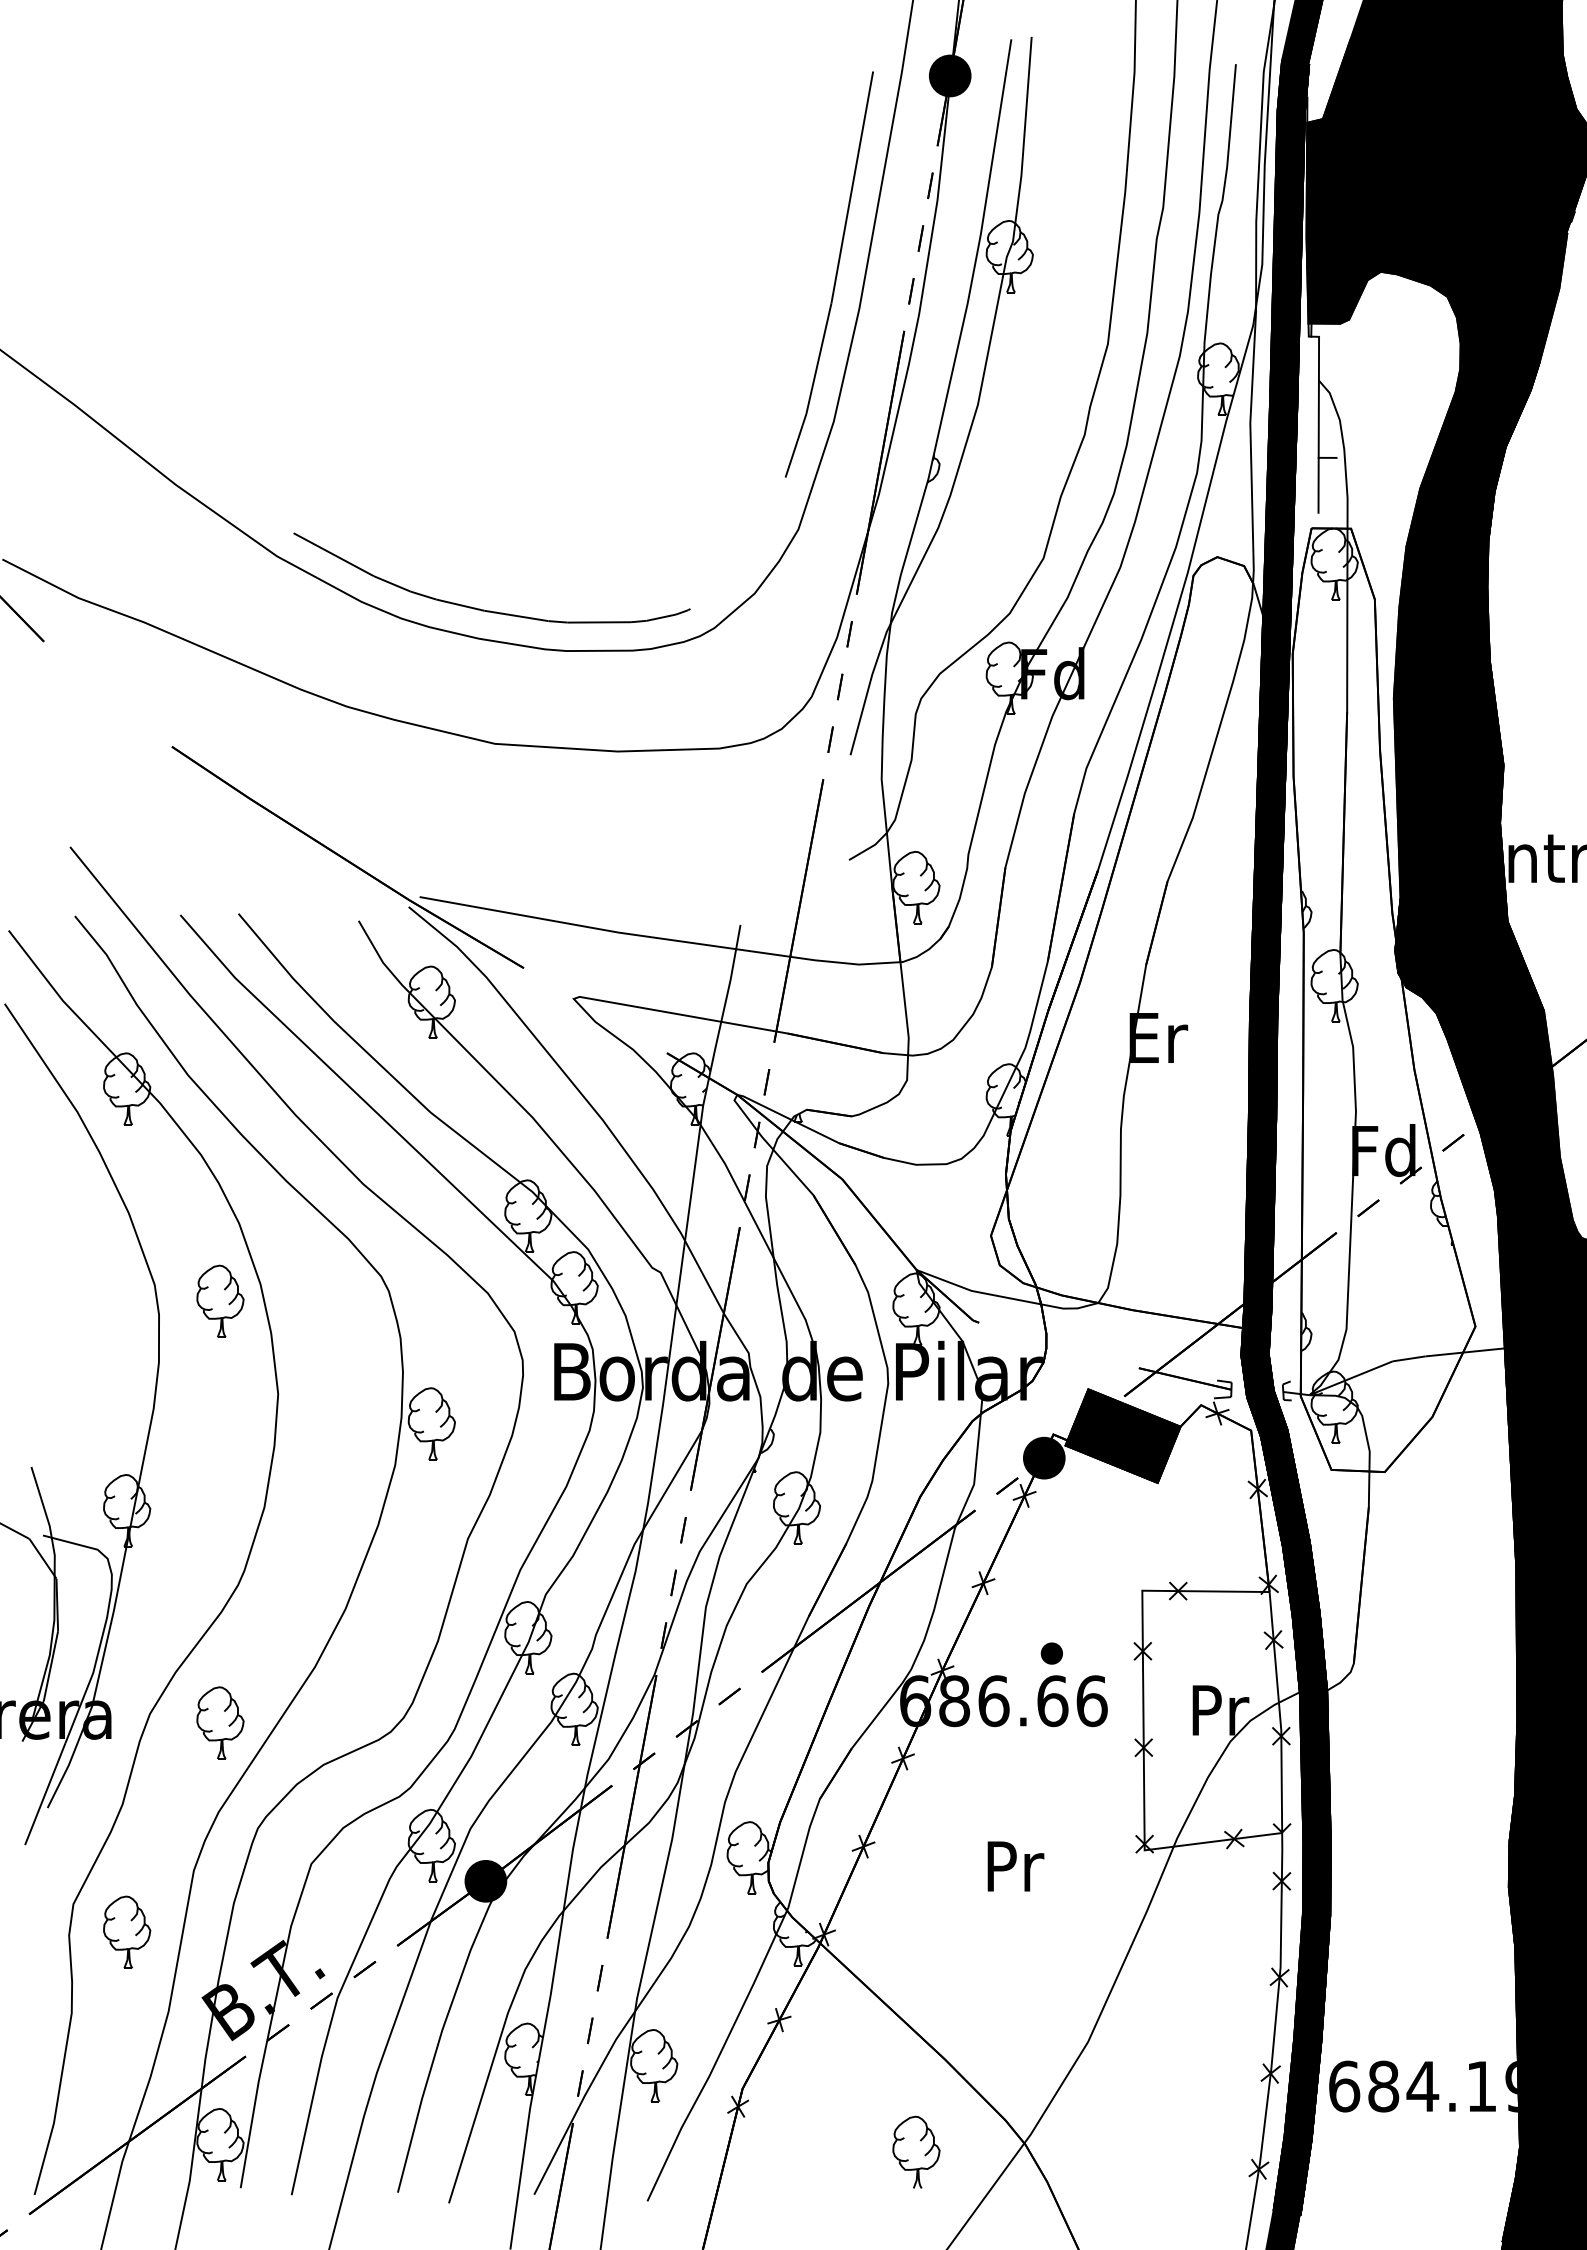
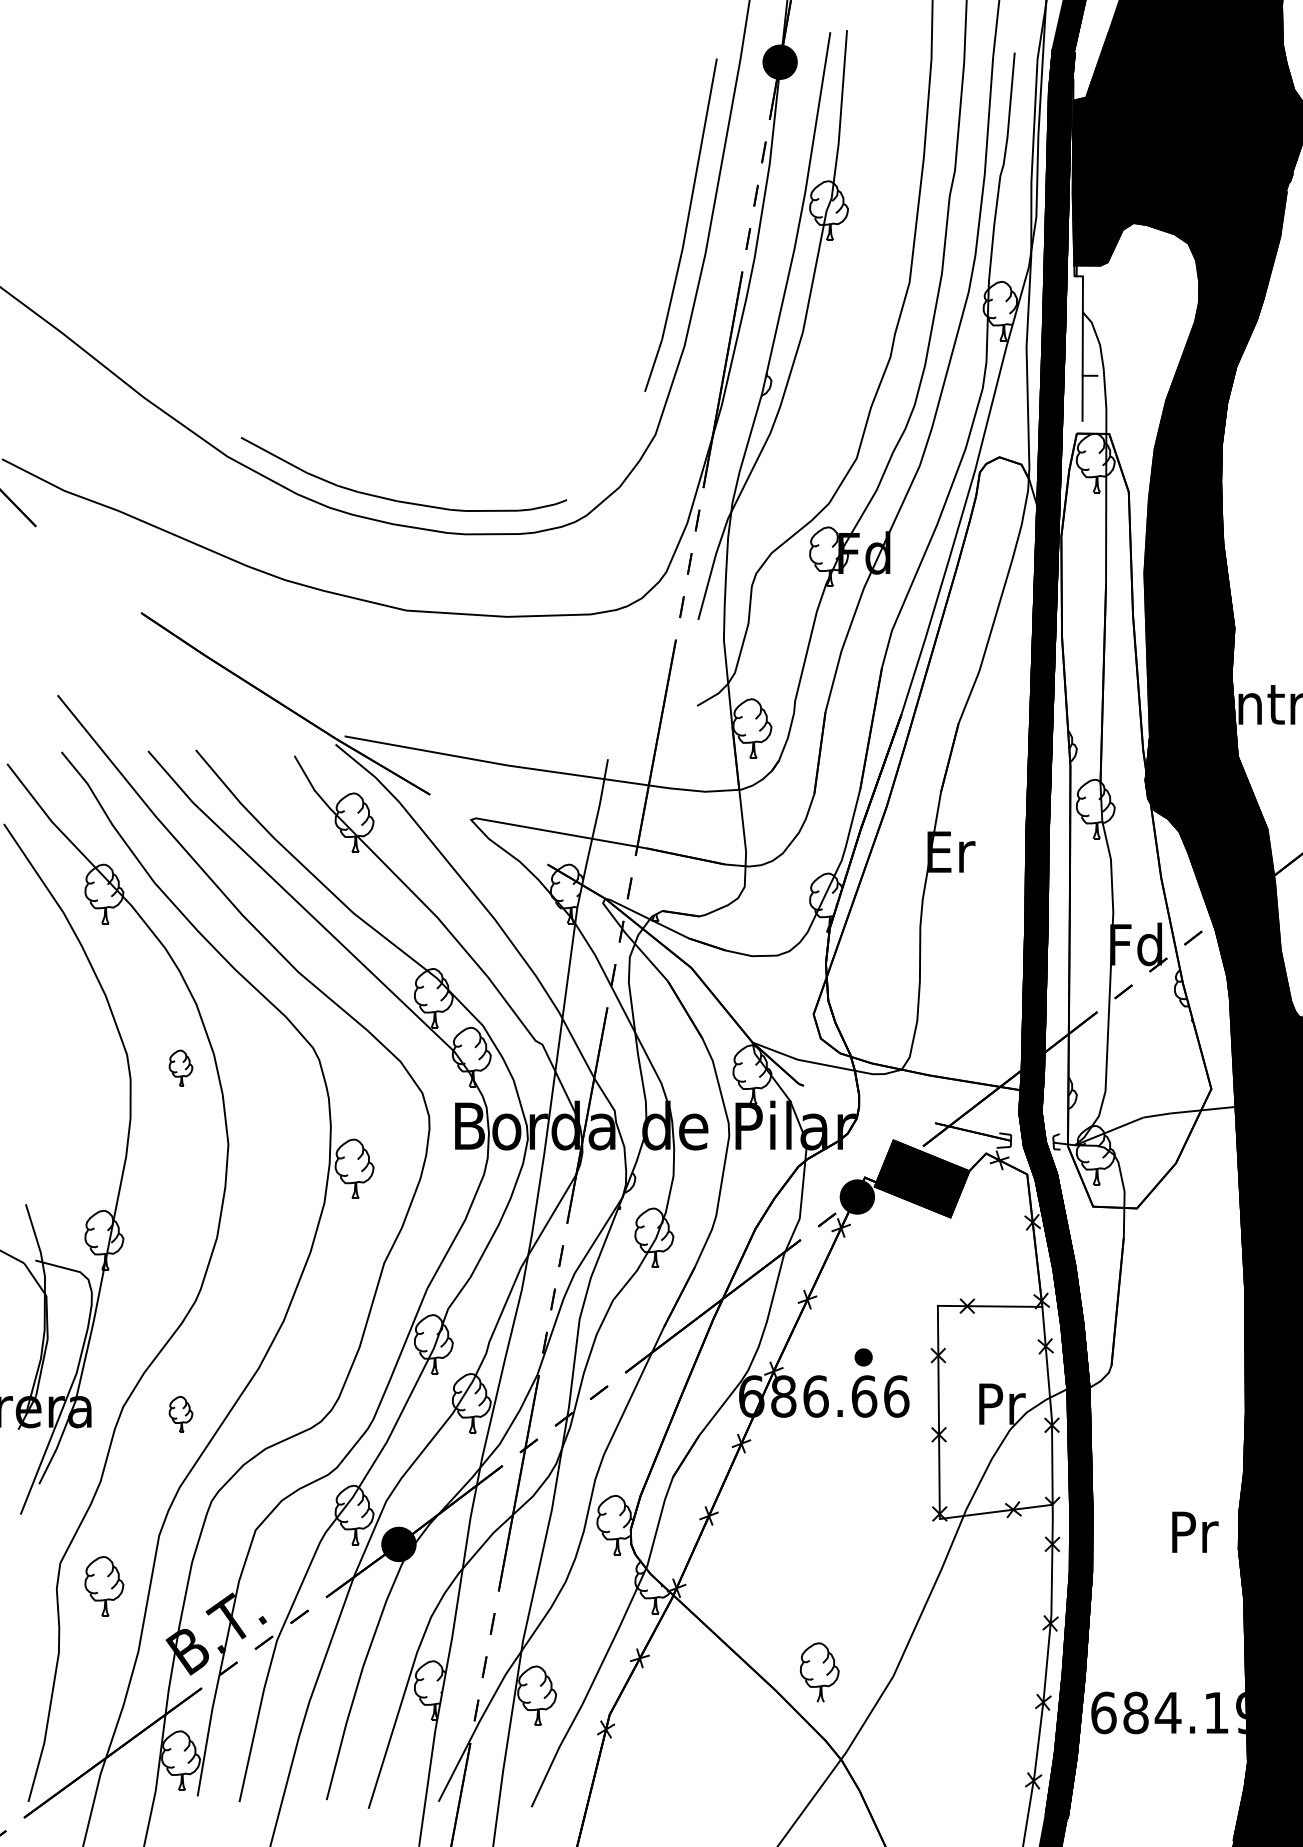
part: (220, 1300) -> (181, 1067), size x0.6
part: (220, 1722) -> (181, 1414), size x0.6
text: (1015, 1866) -> (1195, 1532), moved
part: (916, 2151) -> (819, 1671), moved

